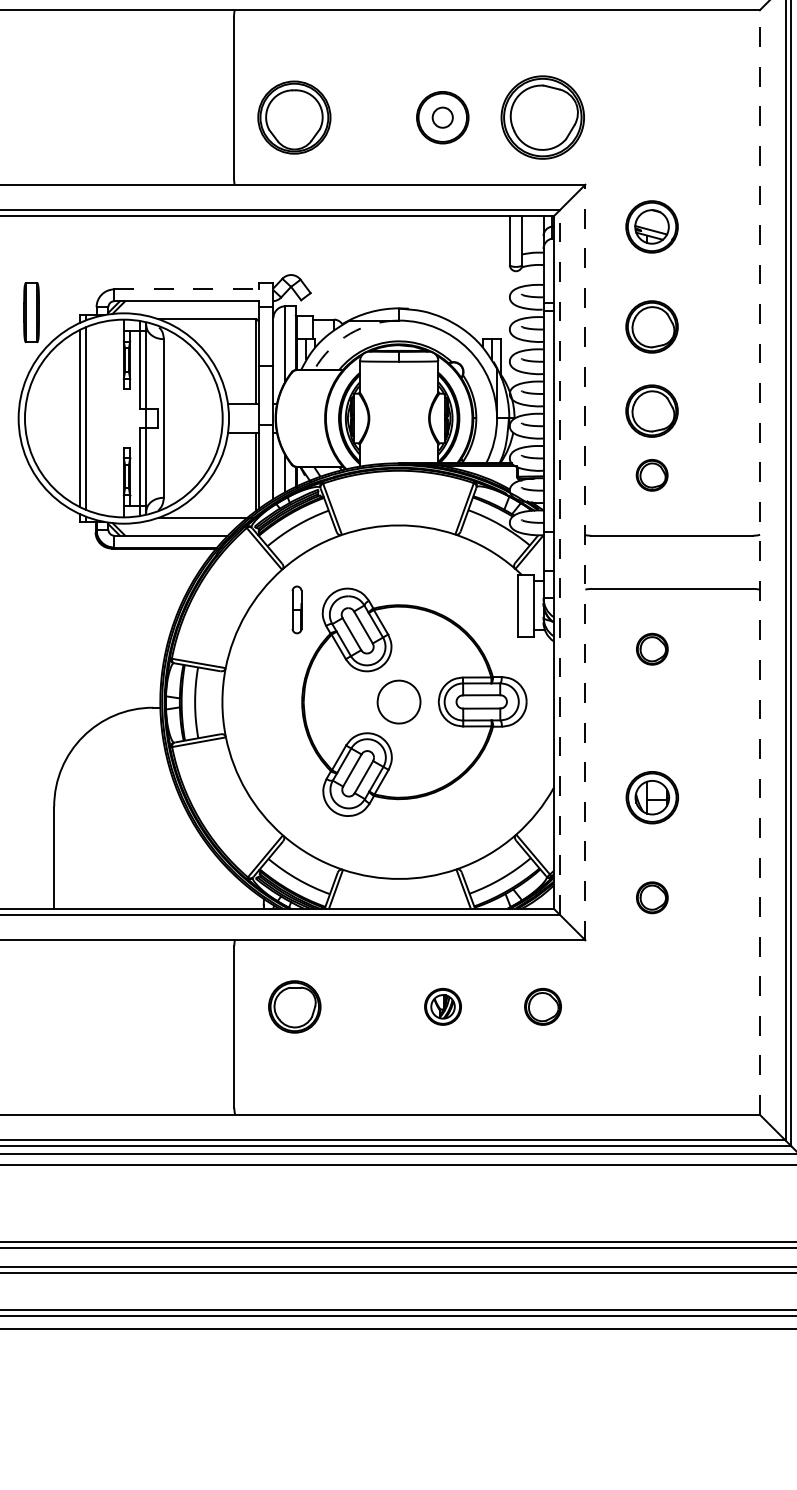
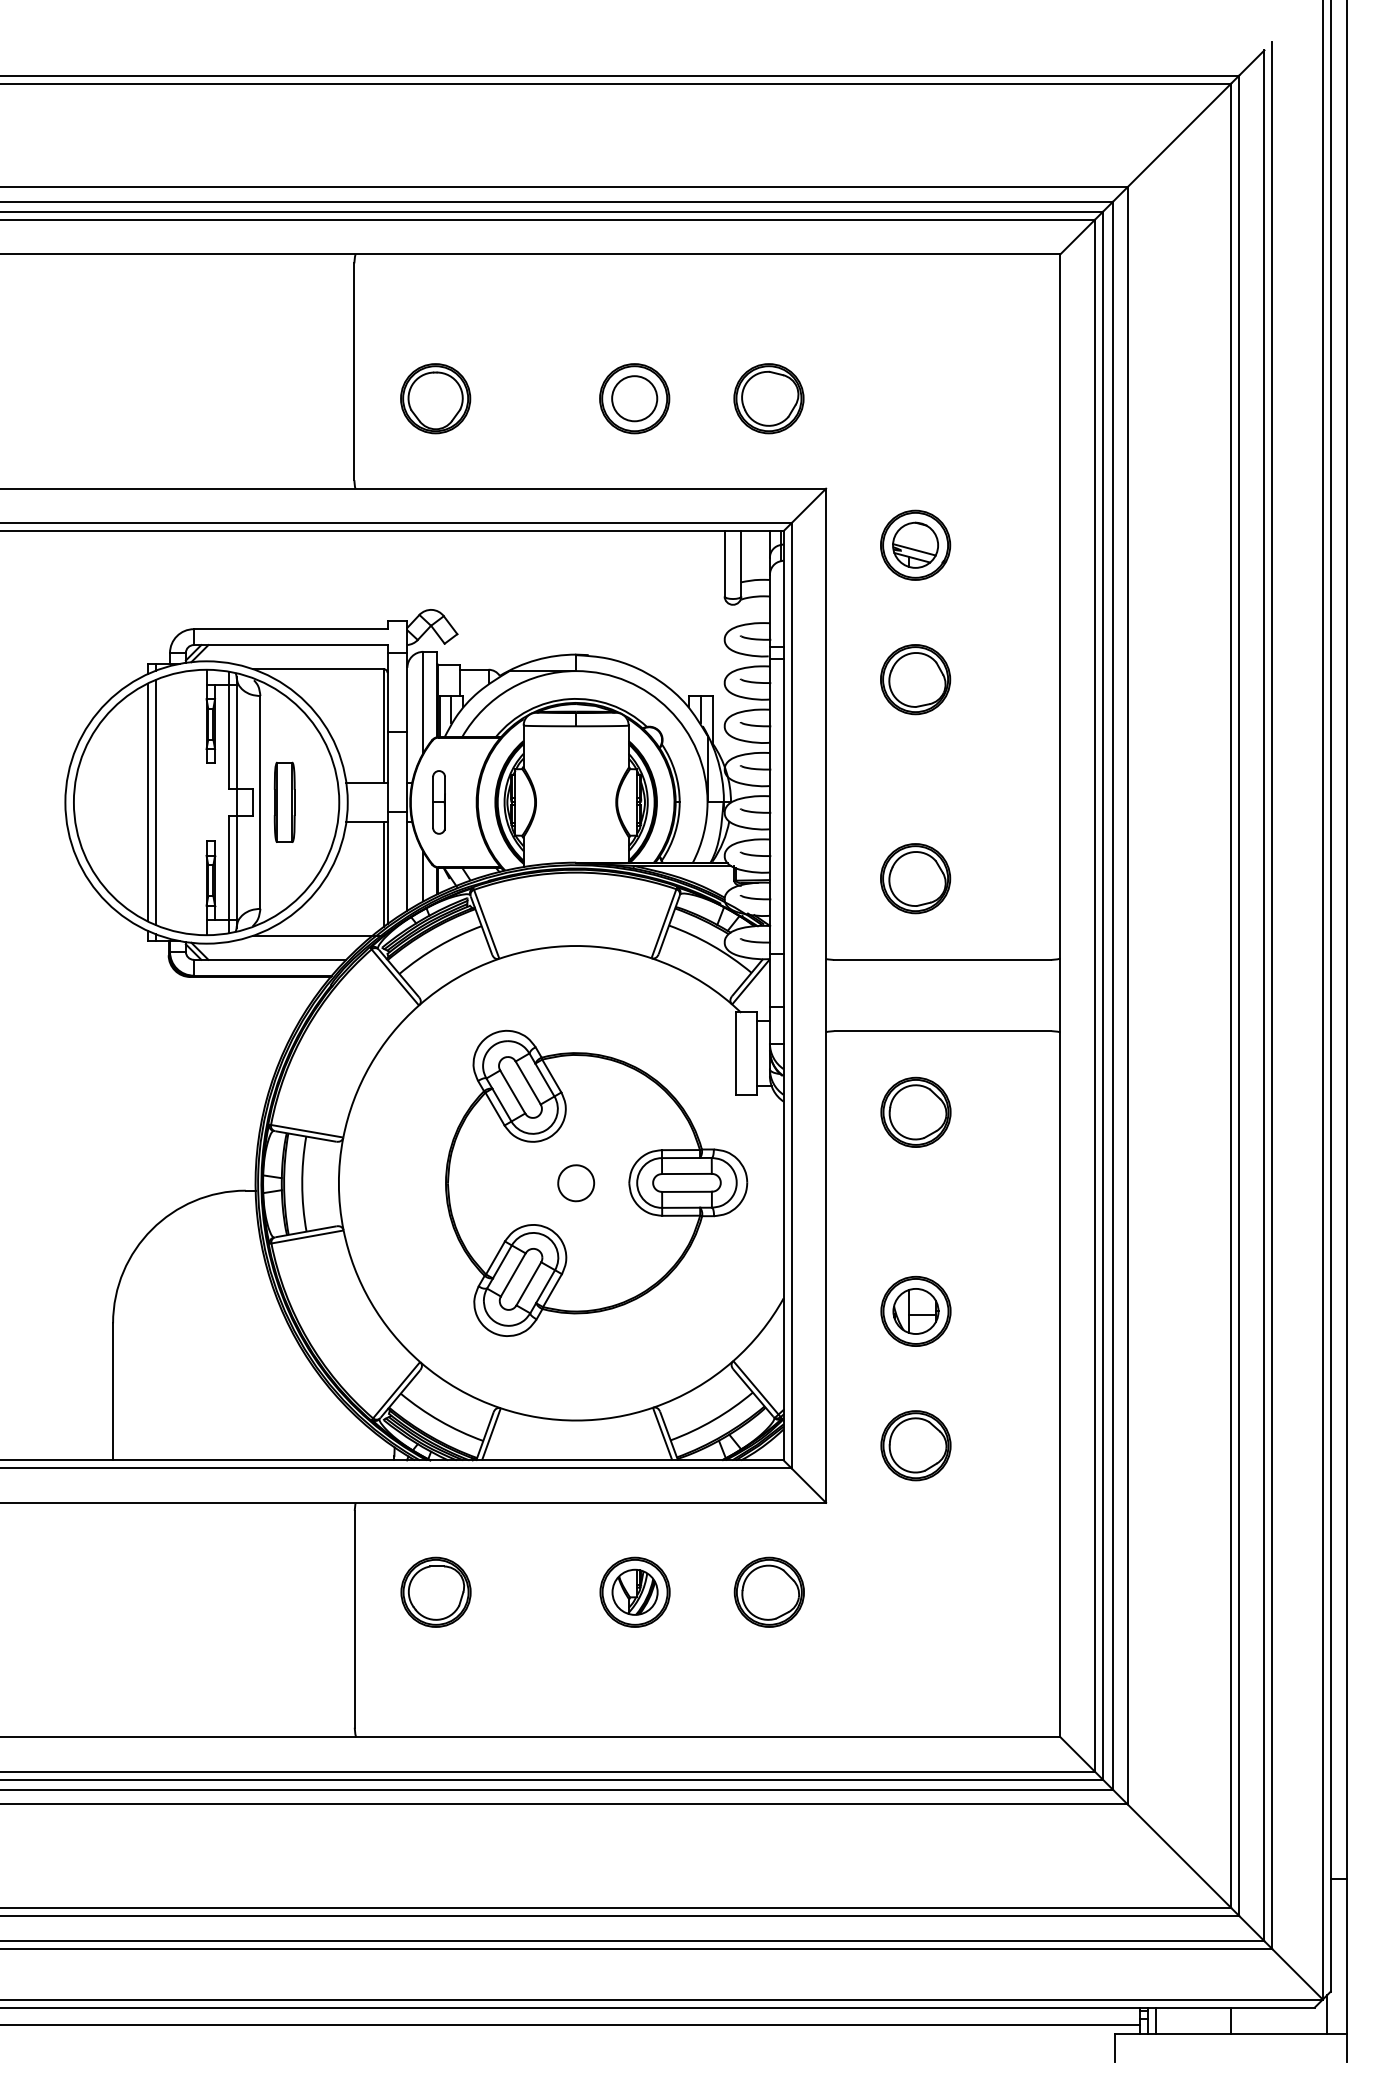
part: (294, 117) -> (435, 398), size x0.71
circle: (442, 117) -> (634, 398), size x1.67
part: (542, 117) -> (768, 398), size x0.62
line: (186, 289) -> (290, 629), dashed -> solid
part: (31, 311) -> (284, 801), moved
arc: (350, 333) -> (510, 688), dashed -> solid
part: (651, 411) -> (915, 792), removed
part: (651, 475) -> (915, 878), size x1.67
line: (559, 562) -> (791, 995), dashed -> solid
line: (585, 562) -> (826, 995), dashed -> solid
line: (760, 562) -> (1060, 995), dashed -> solid
part: (296, 609) -> (438, 802), moved
part: (651, 648) -> (915, 1111), size x1.67
part: (399, 702) -> (576, 1183), size x0.62
part: (651, 897) -> (915, 1445), size x1.67
part: (442, 1006) -> (634, 1591), size x1.43
part: (542, 1006) -> (768, 1591), size x1.43

